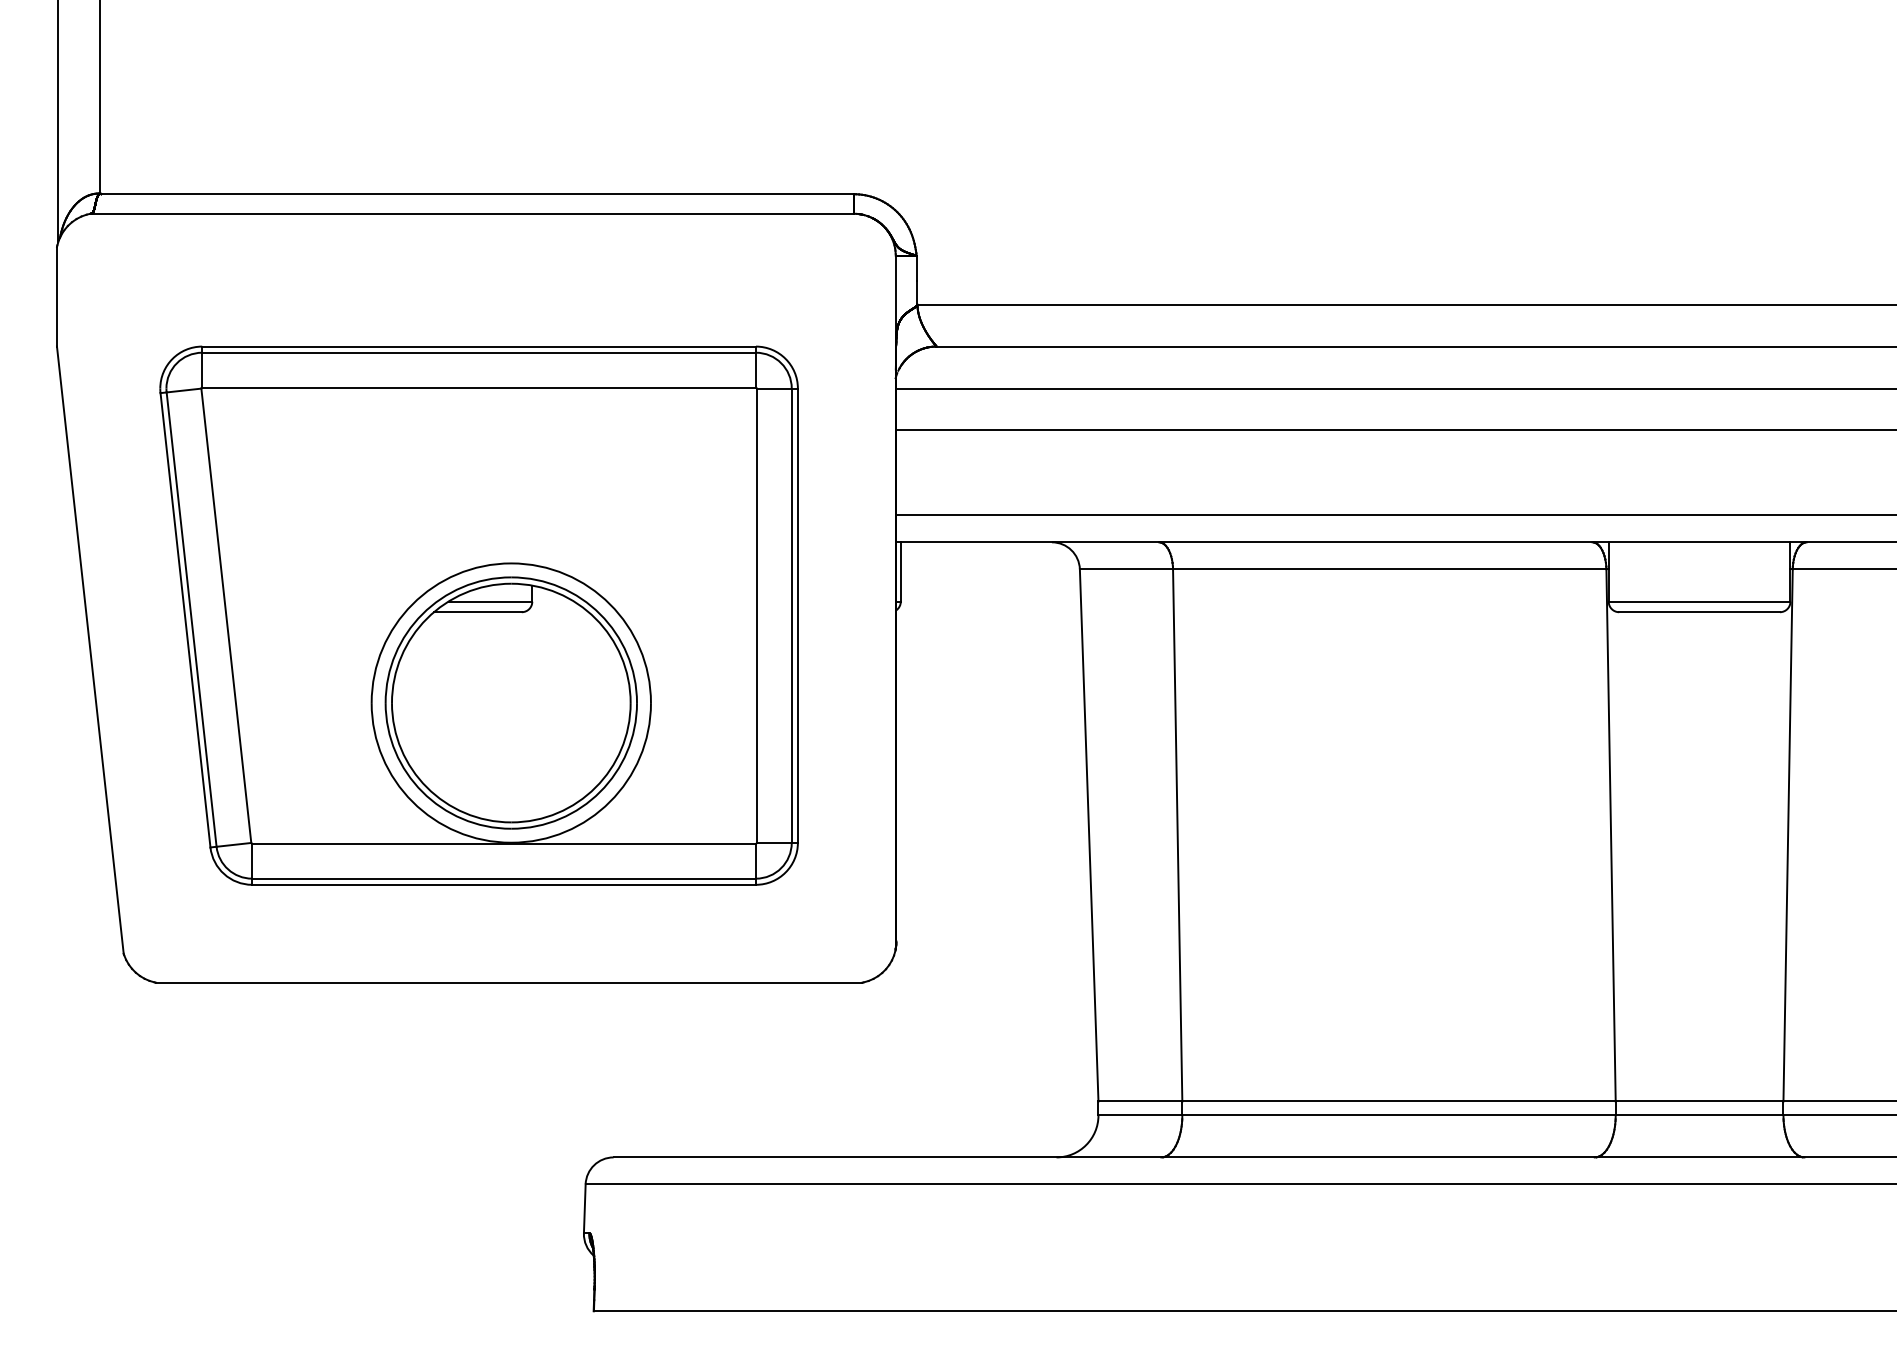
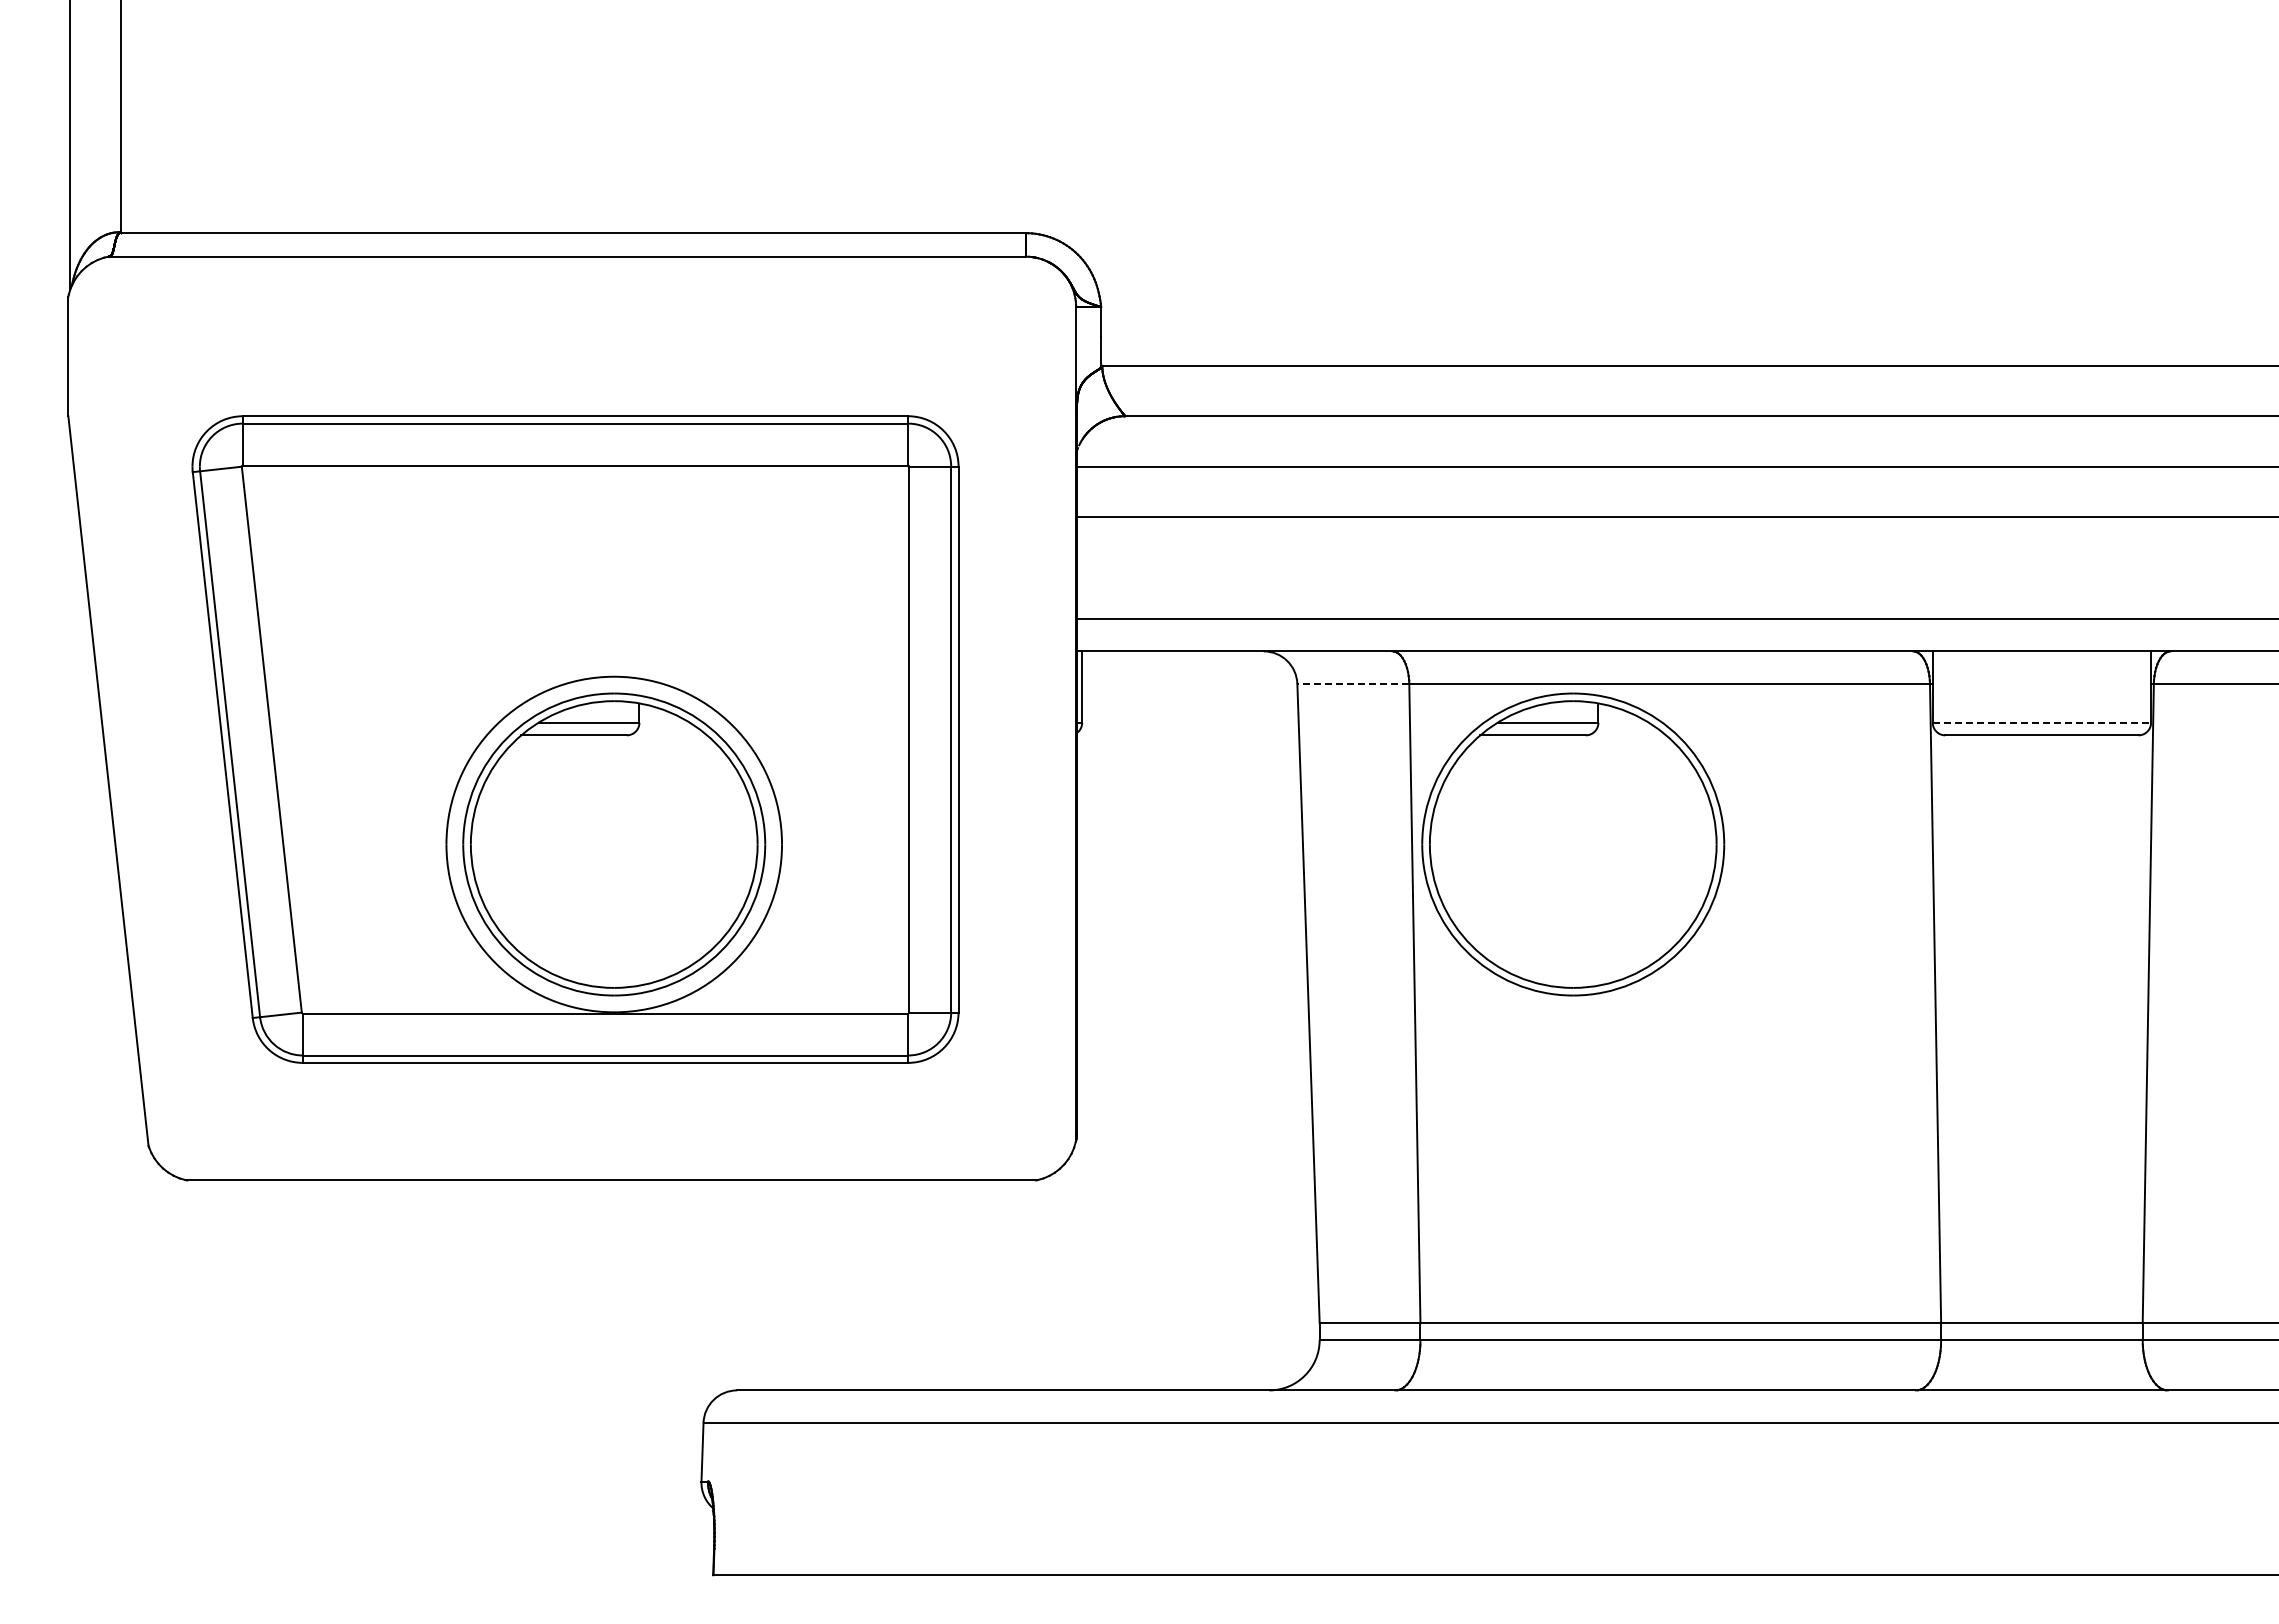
line: (1126, 569) -> (1353, 683), solid -> dashed
line: (1700, 601) -> (2042, 722), solid -> dashed
part: (1309, 703) -> (1573, 844), added

